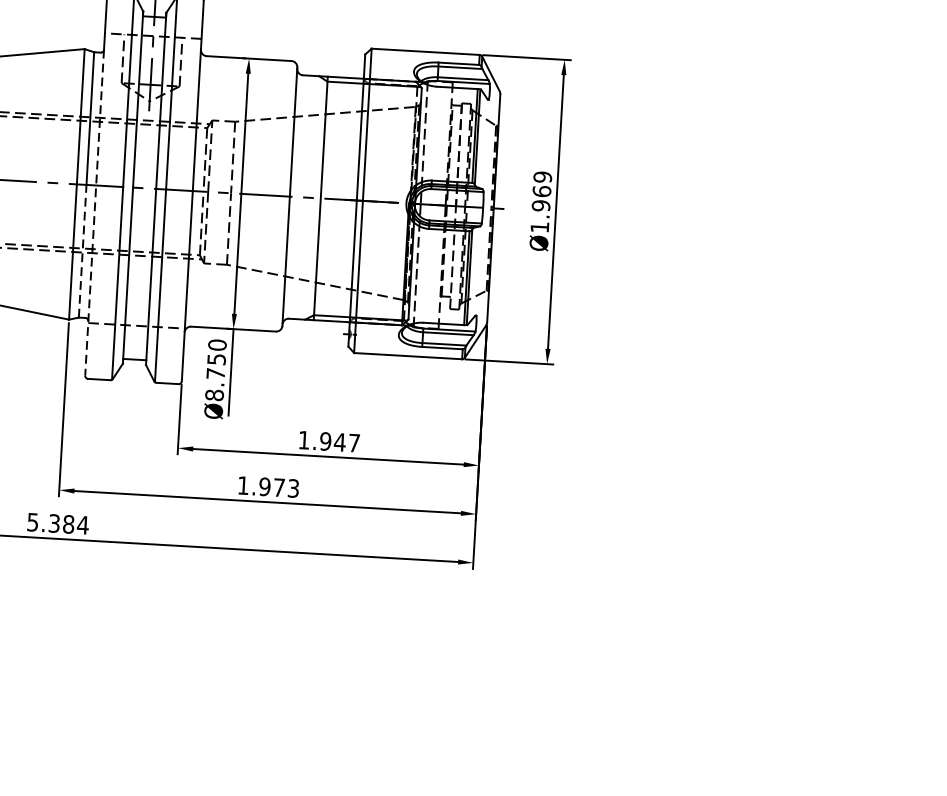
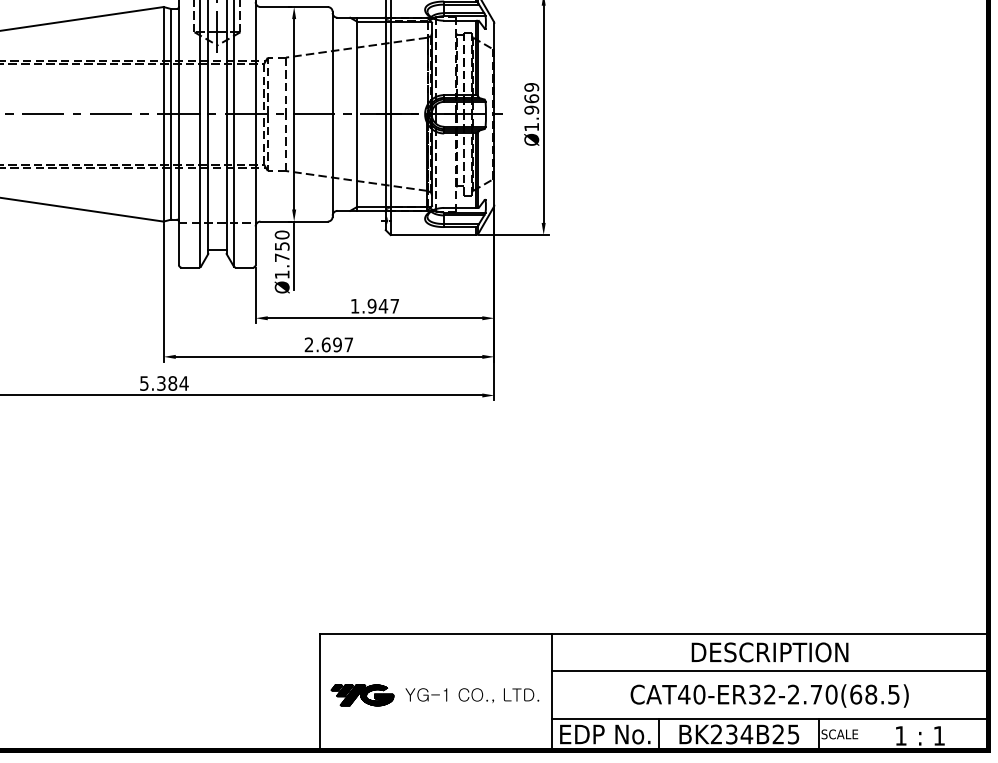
line: (95, 213) -> (179, 136), dashed -> solid
line: (82, 250) -> (171, 166), dashed -> solid
text: (213, 394) -> (281, 274), Ø8.750 -> Ø1.750
text: (267, 486) -> (328, 344), 1.973 -> 2.697

